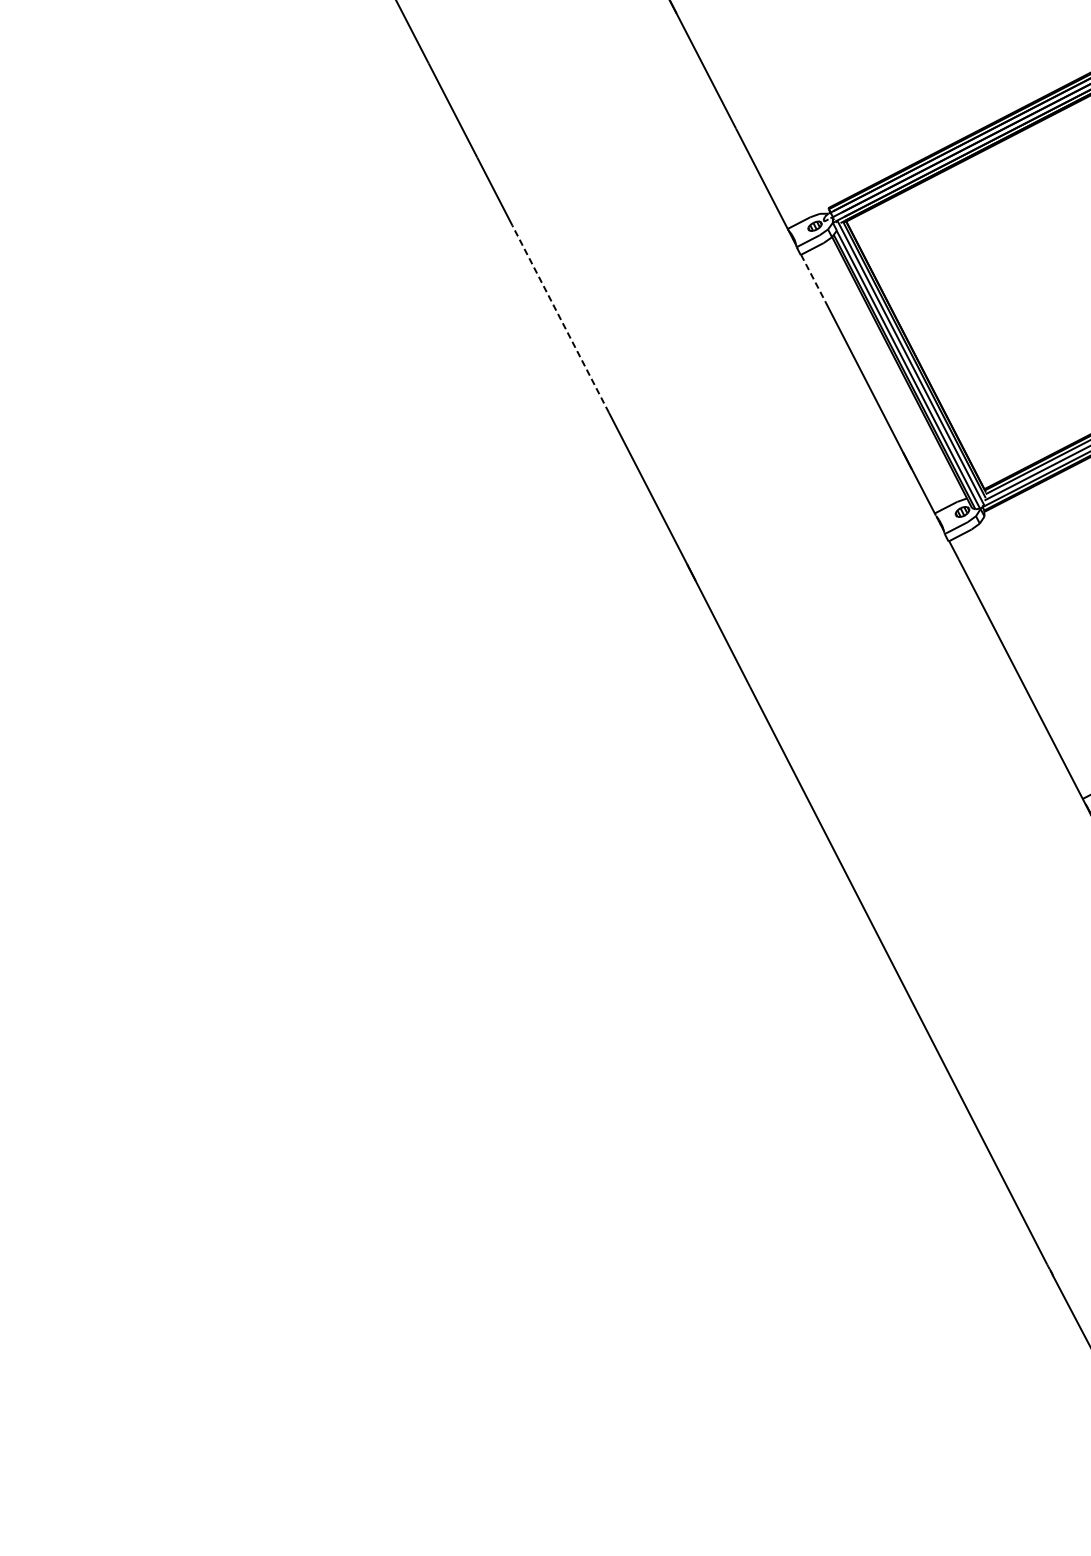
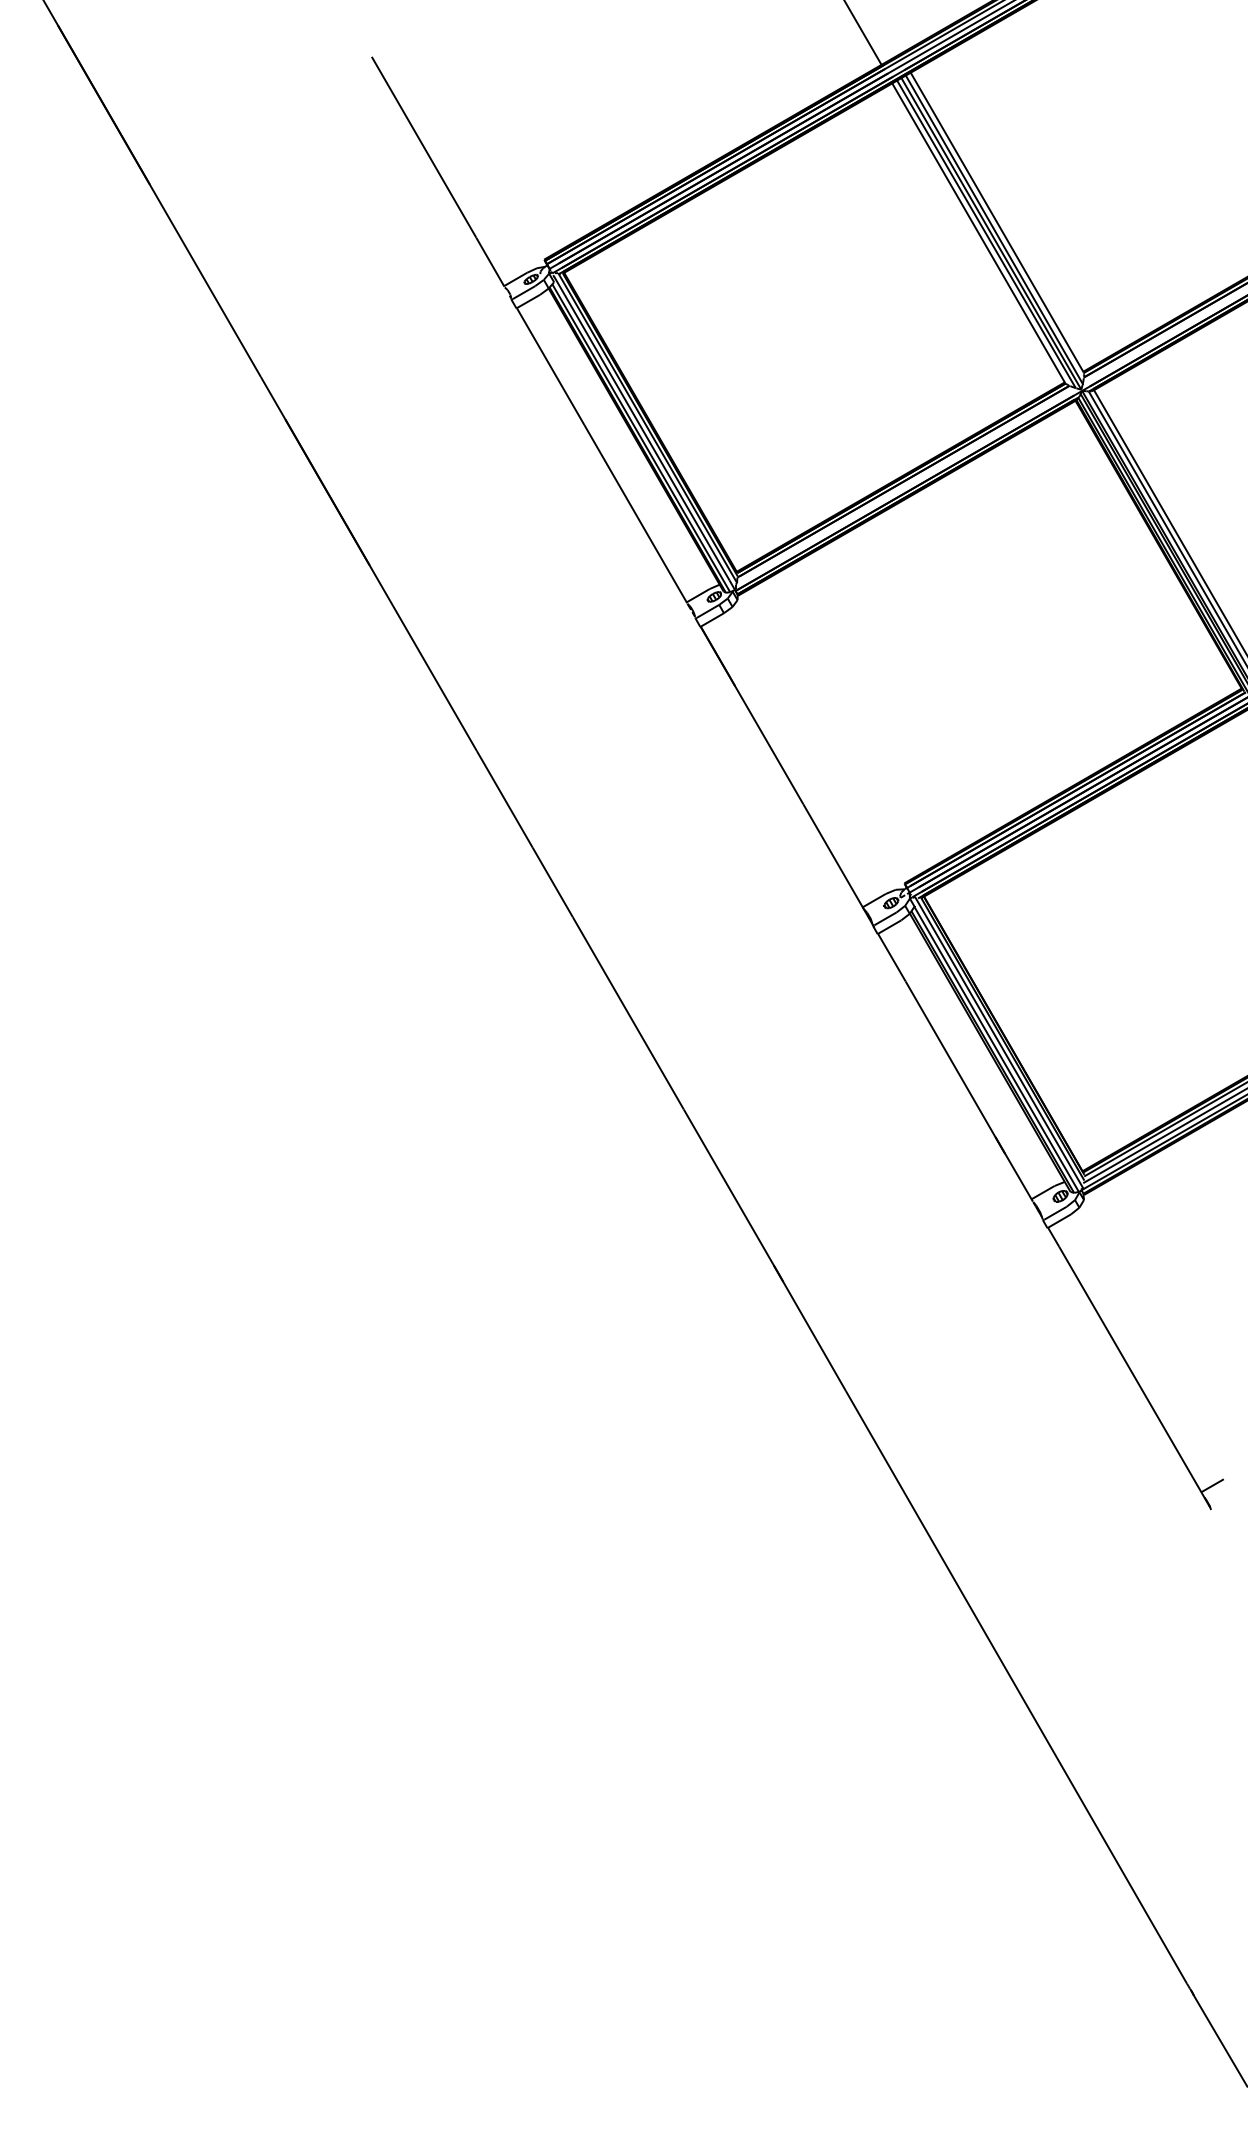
line: (812, 277) -> (891, 957), dashed -> solid
line: (560, 319) -> (628, 1013), dashed -> solid

